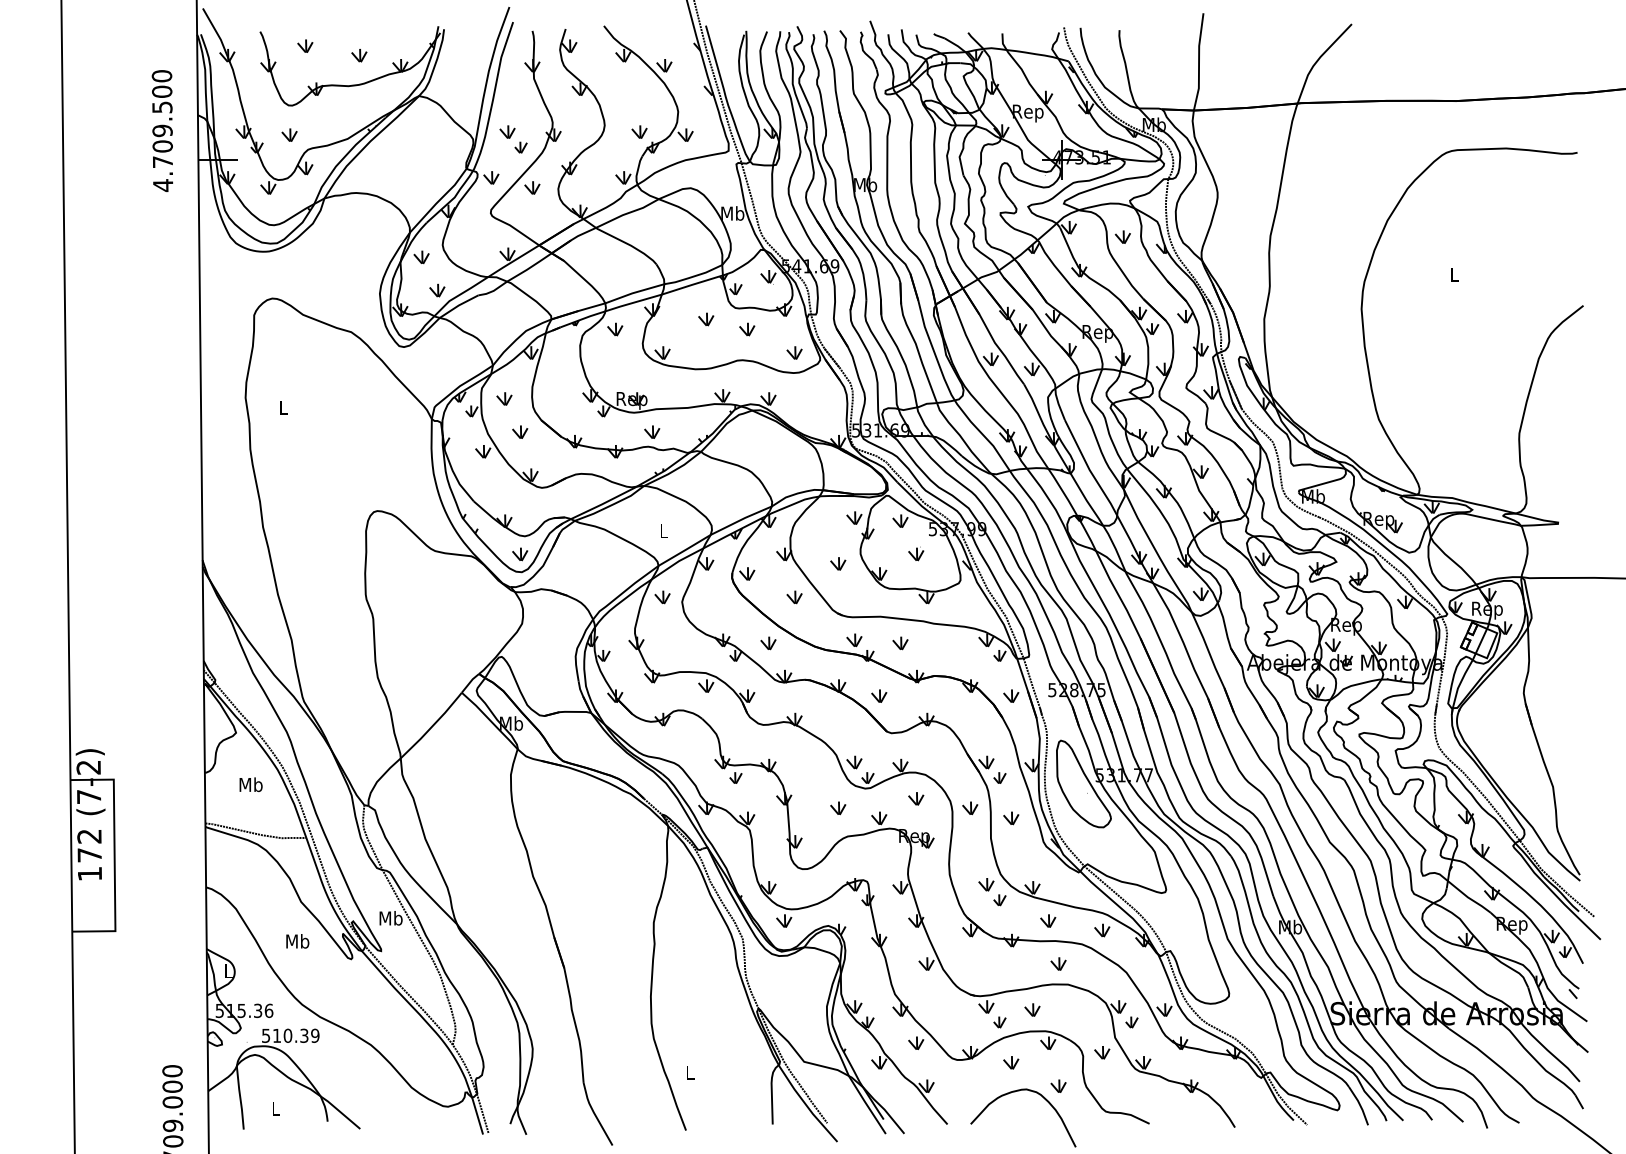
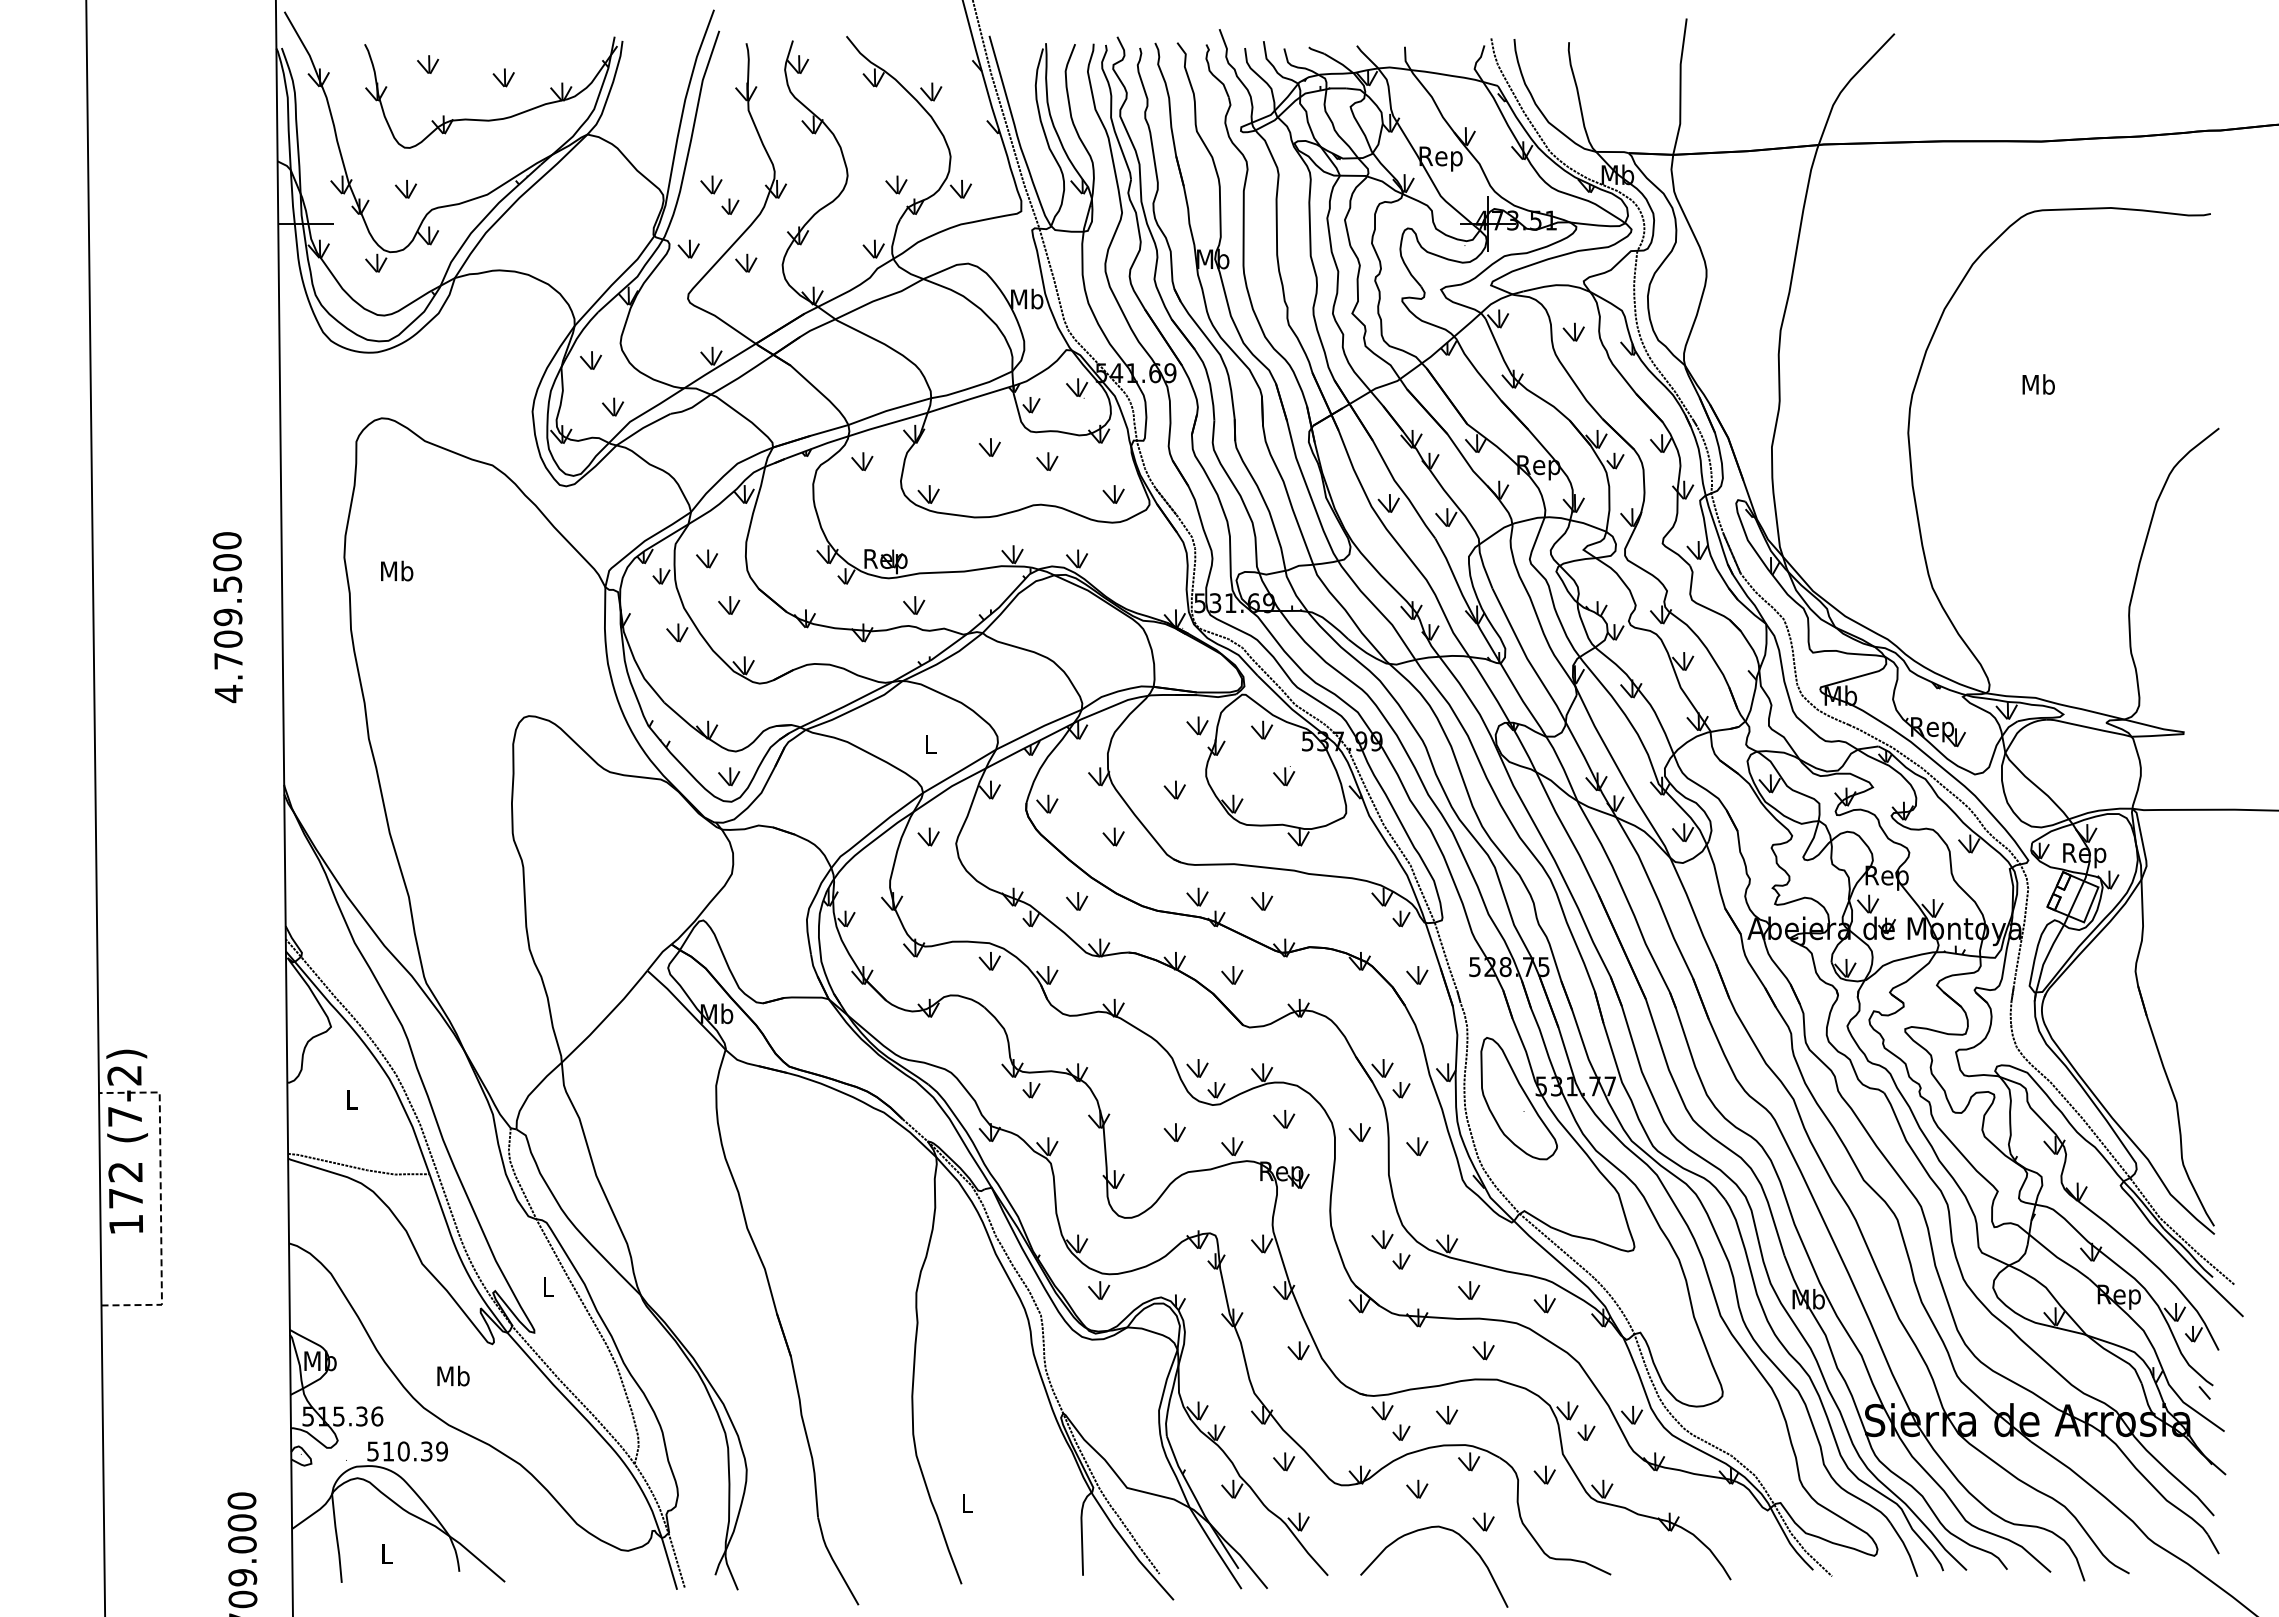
text: (162, 131) -> (227, 617), moved
text: (1454, 274) -> (2038, 384), L -> Mb
text: (283, 407) -> (397, 570), L -> Mb
text: (251, 784) -> (352, 1099), Mb -> L
line: (114, 855) -> (160, 1198), solid -> dashed
text: (391, 918) -> (548, 1286), Mb -> L
text: (297, 940) -> (453, 1375), moved
text: (228, 970) -> (320, 1360), L -> Mb

